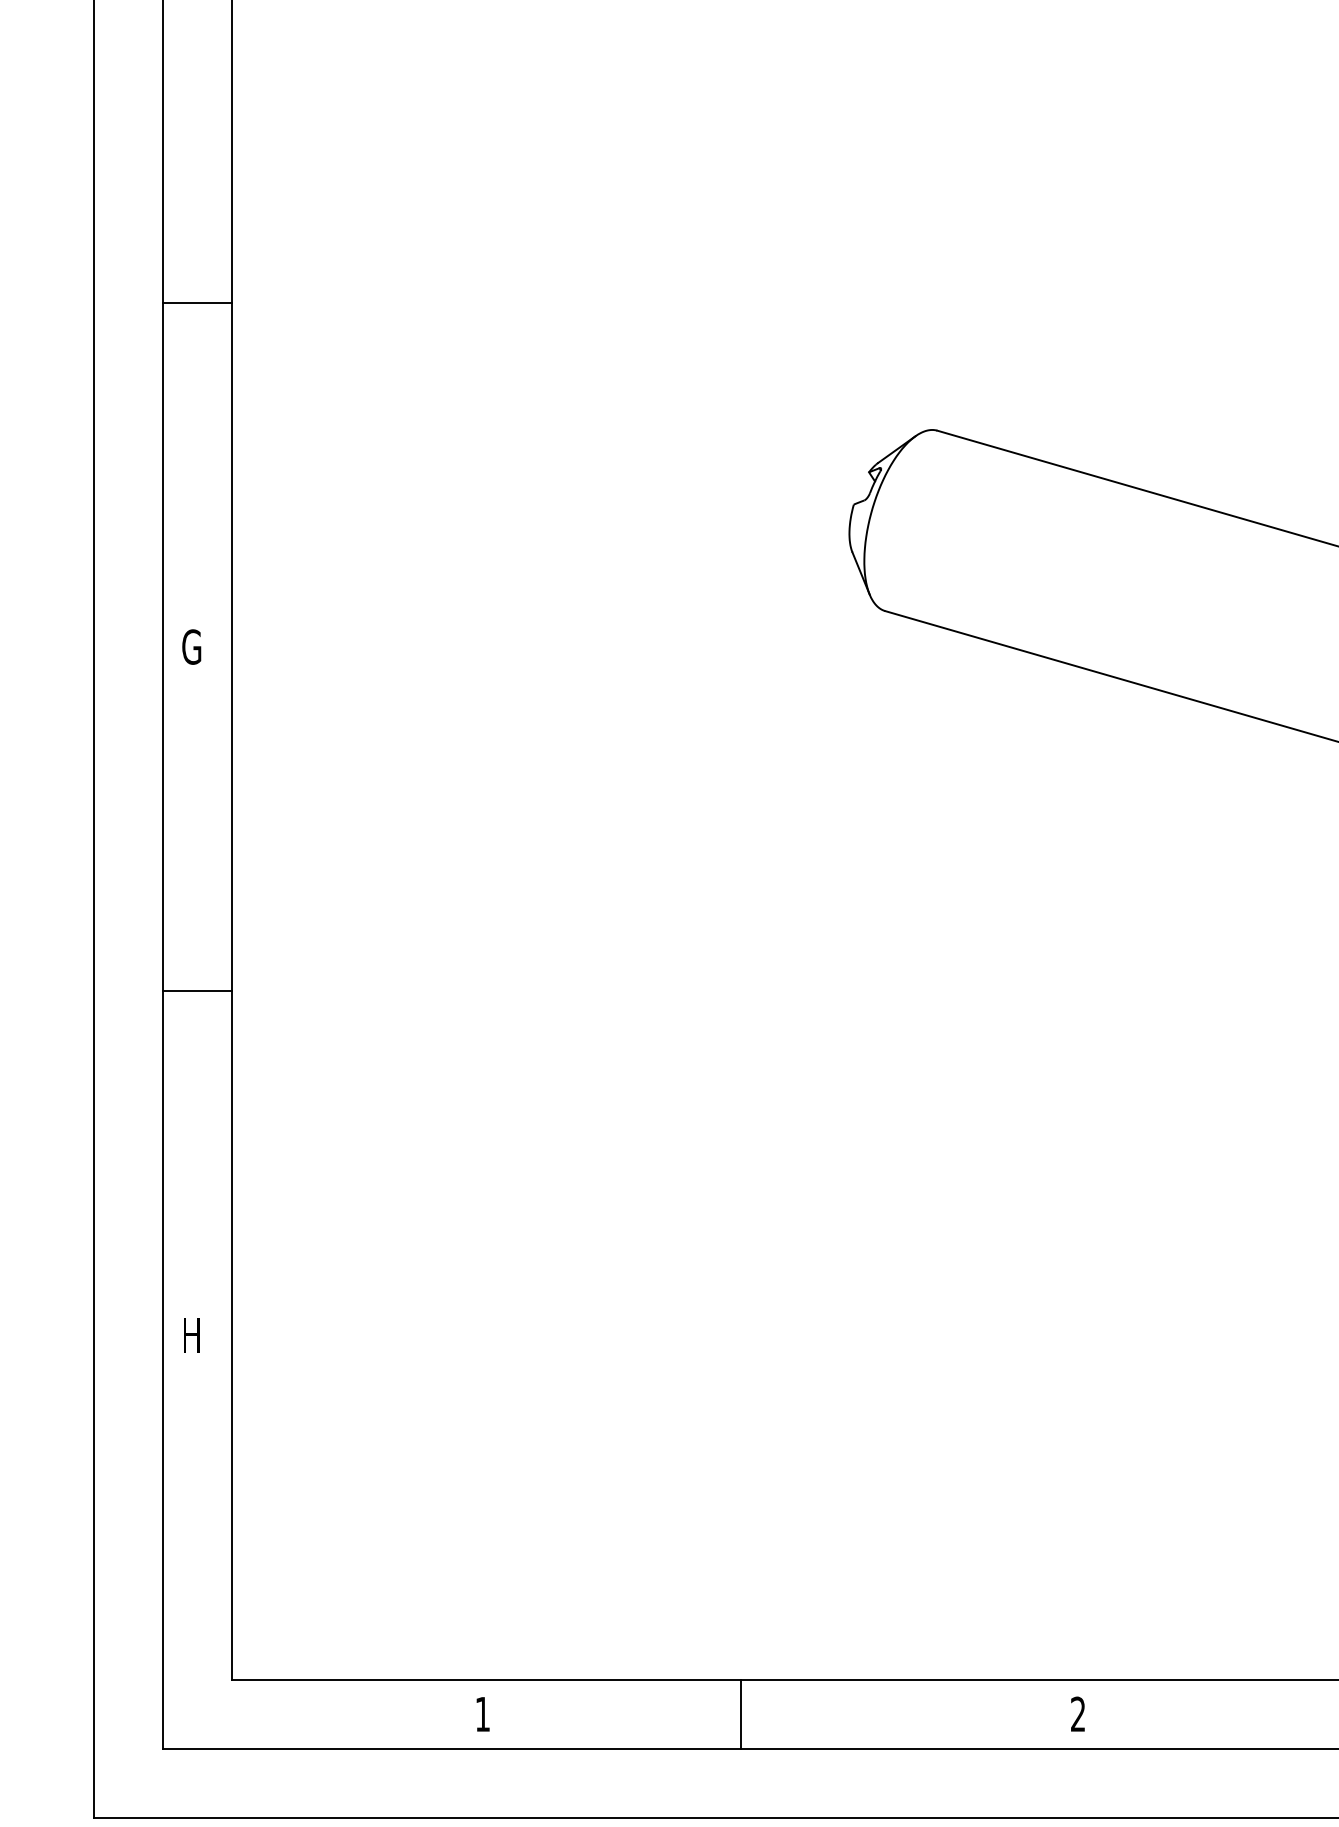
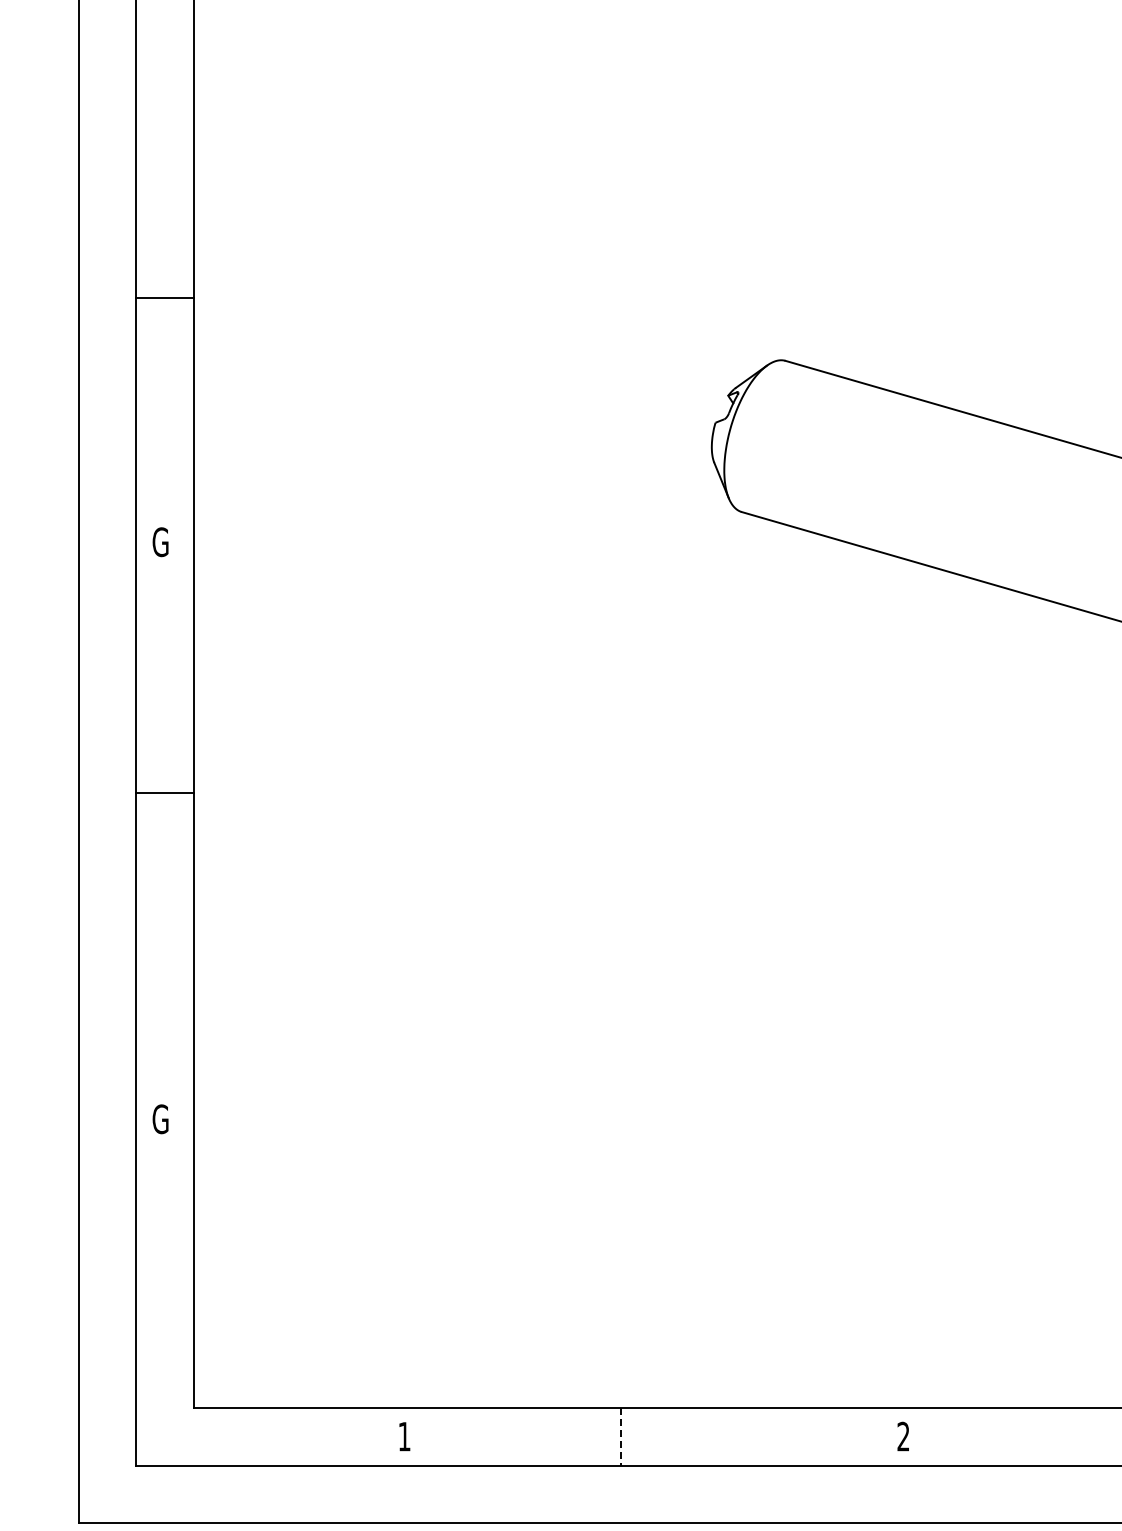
line: (197, 302) -> (165, 297), moved
line: (197, 991) -> (165, 792), moved
text: (191, 1335) -> (160, 1119), H -> G
line: (741, 1714) -> (621, 1436), solid -> dashed

